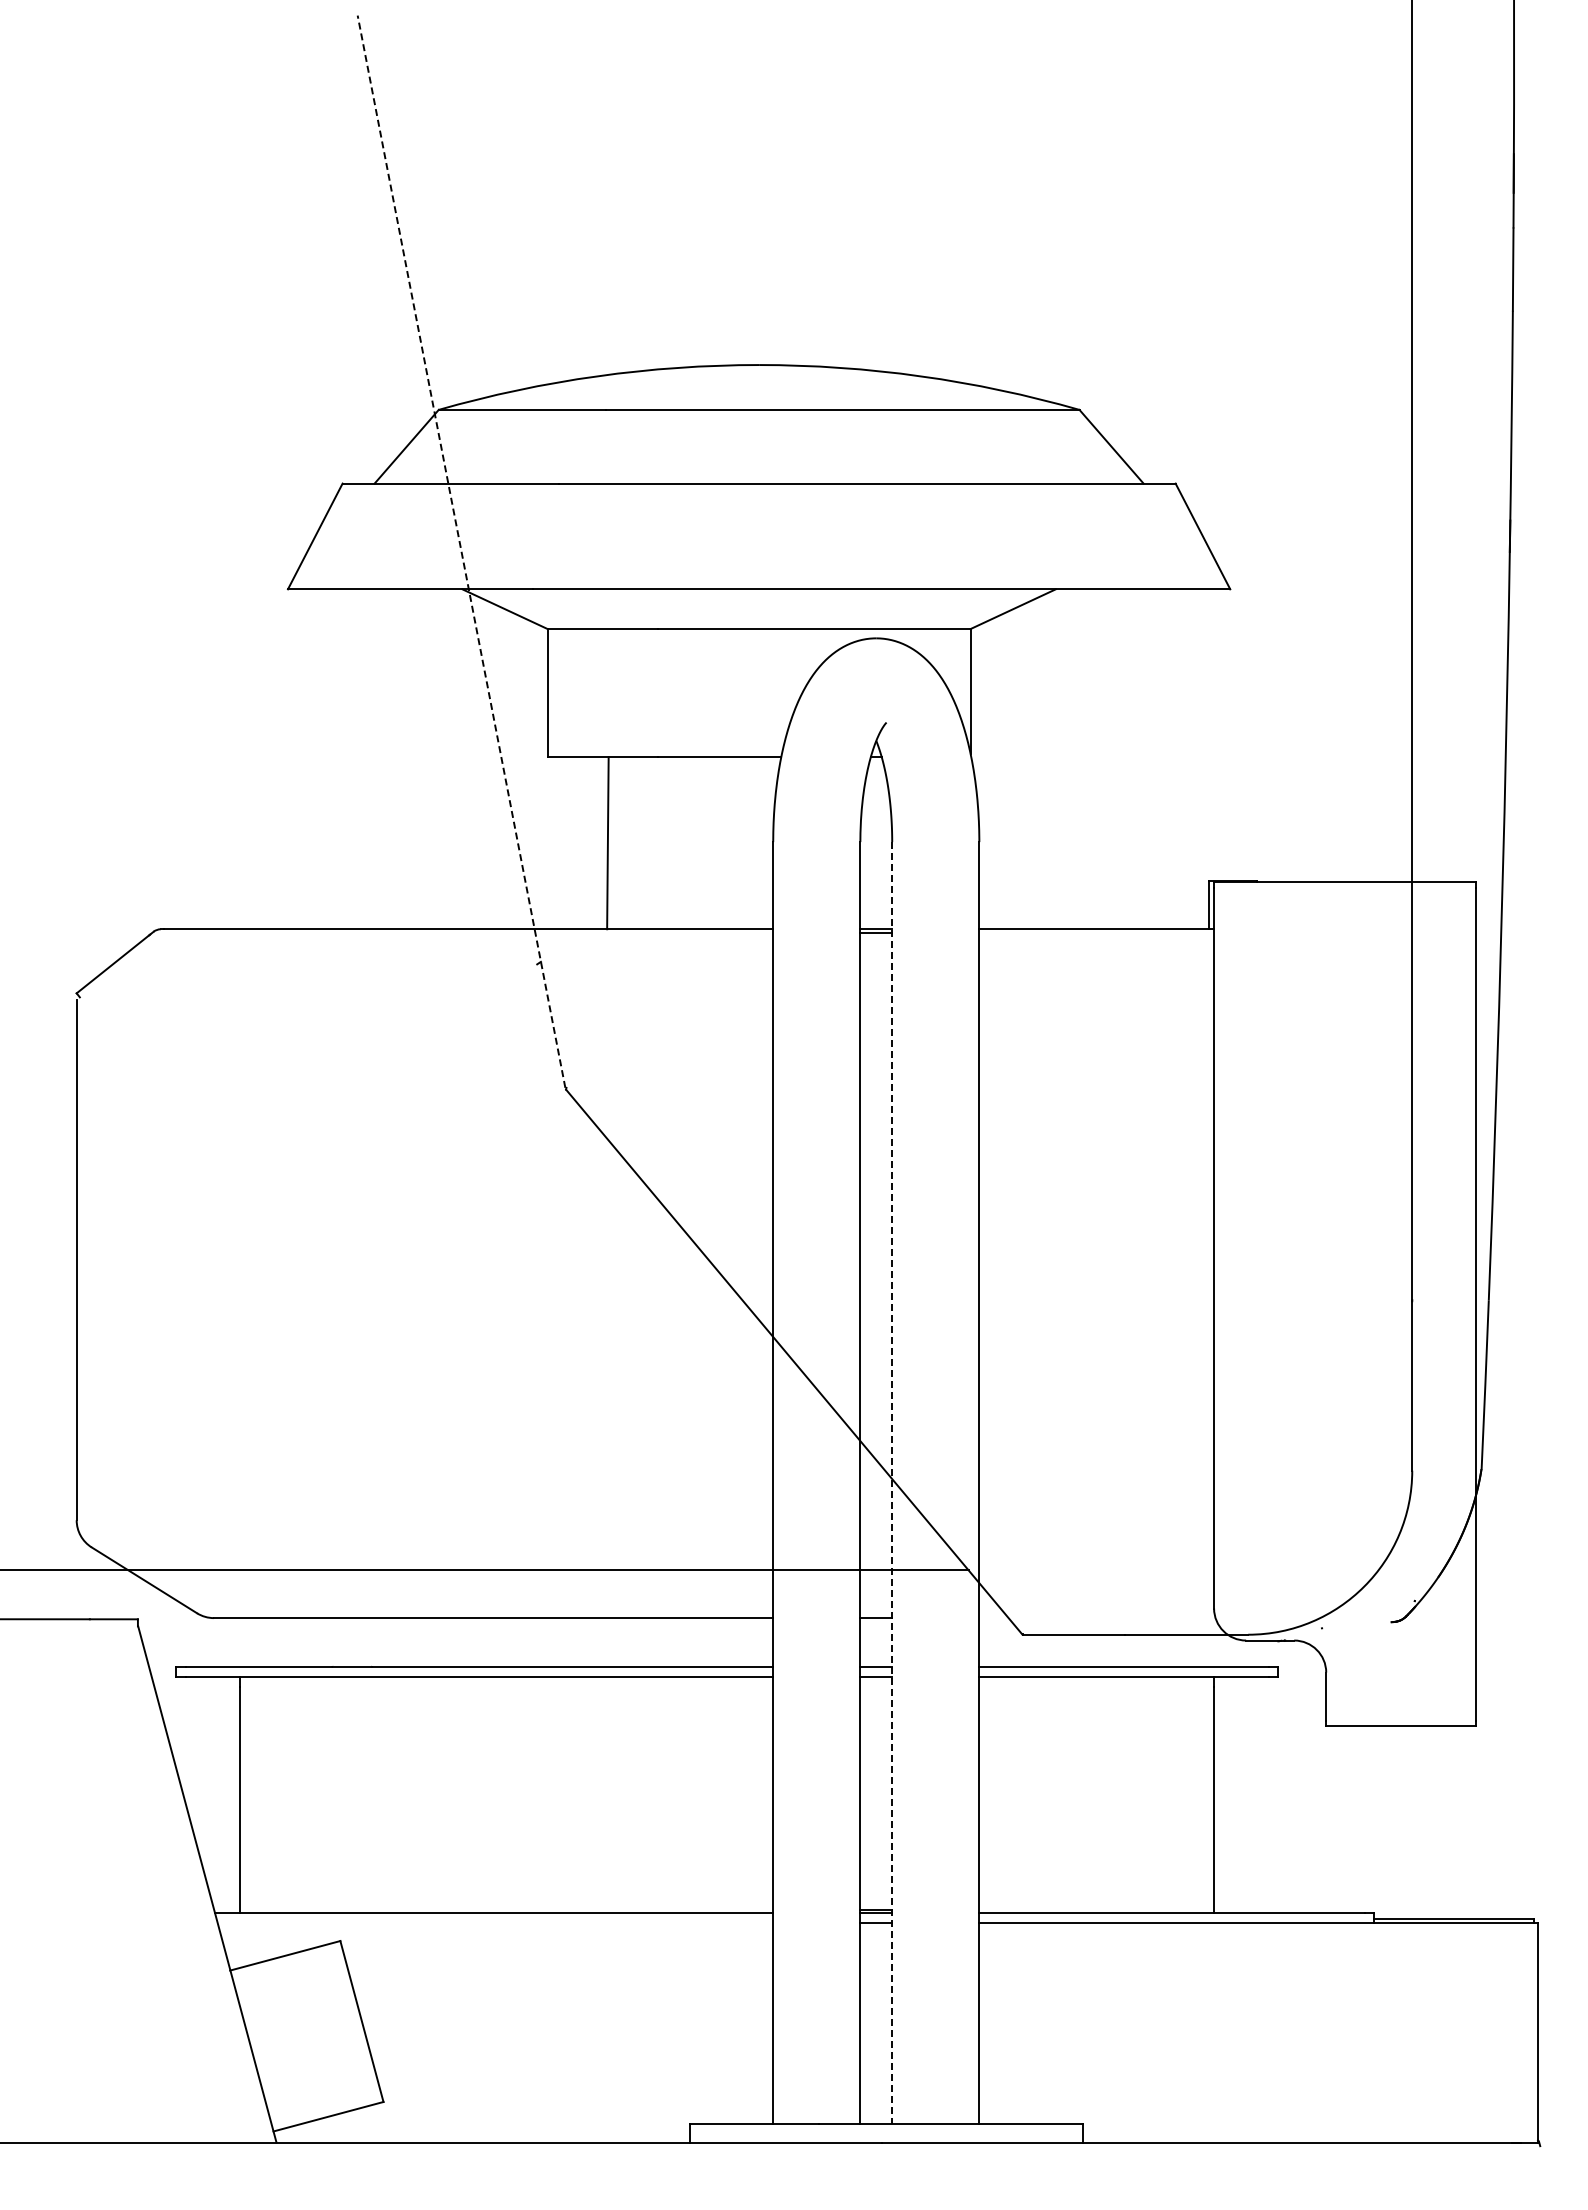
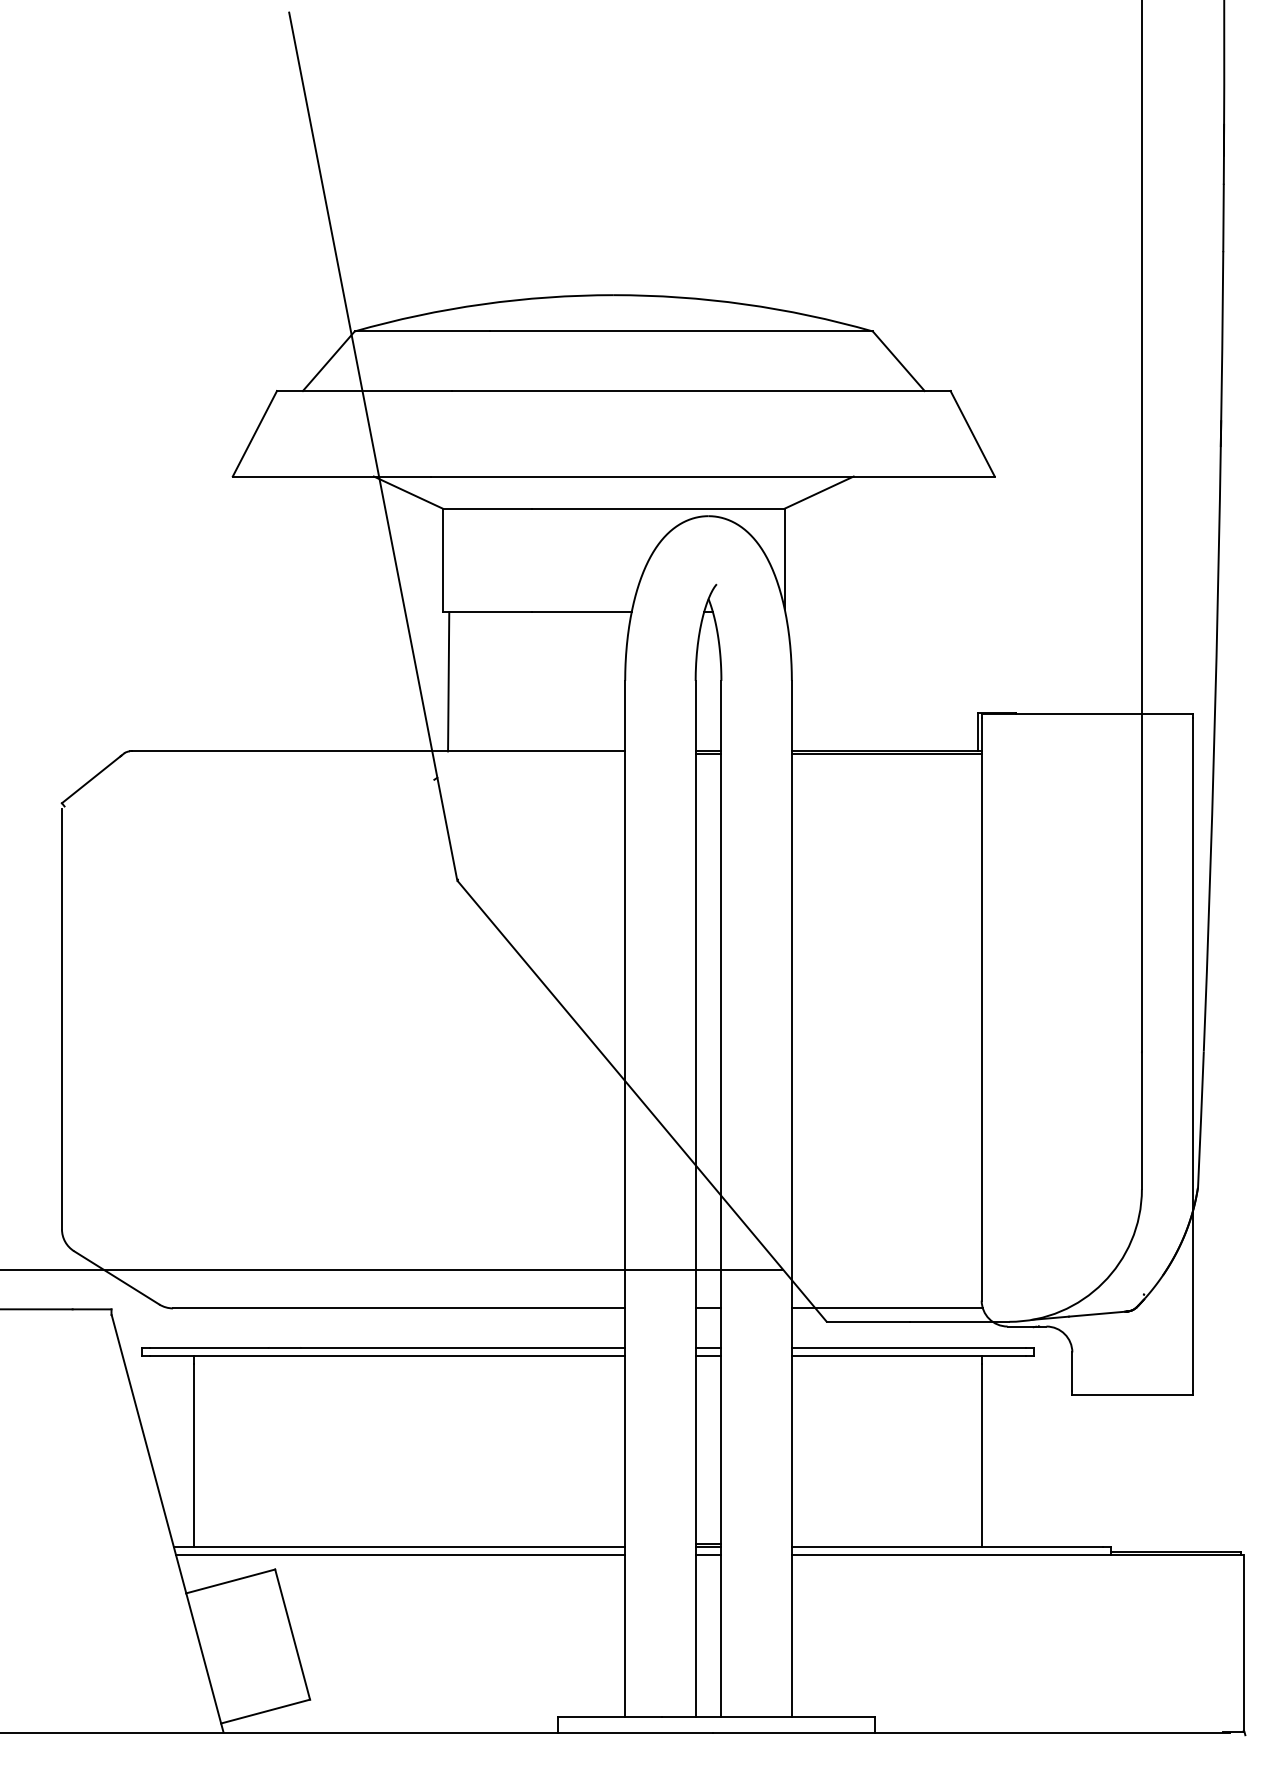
line: (461, 551) -> (373, 445), dashed -> solid
line: (607, 843) -> (448, 682), moved
line: (1096, 932) -> (886, 754), added
line: (892, 1482) -> (721, 1198), dashed -> solid
line: (1097, 1618) -> (887, 1308), added
line: (1333, 1627) -> (1078, 1315), added
line: (495, 1923) -> (400, 1555), added

